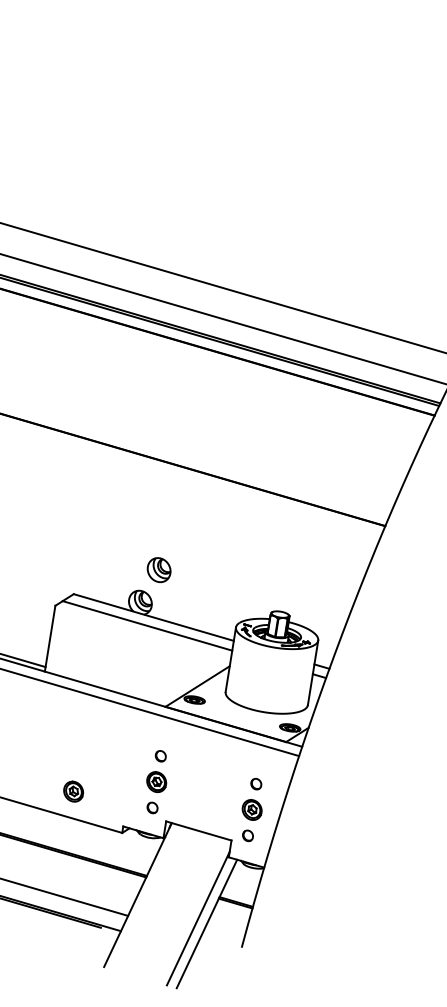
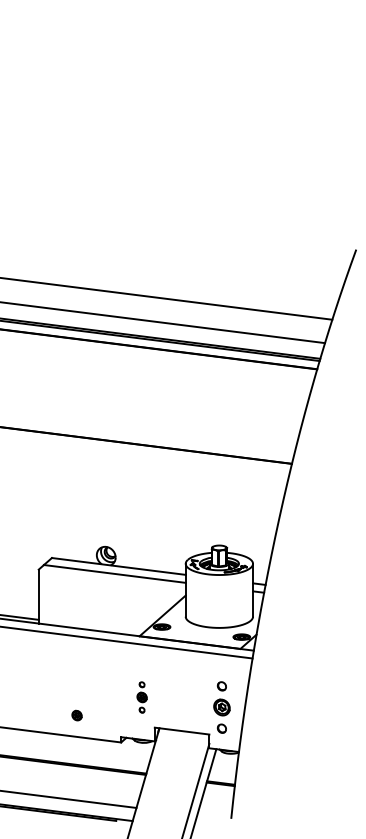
part: (158, 569) -> (116, 527), removed
part: (155, 781) -> (141, 697), size x0.6
part: (72, 791) -> (76, 715), size x0.6

